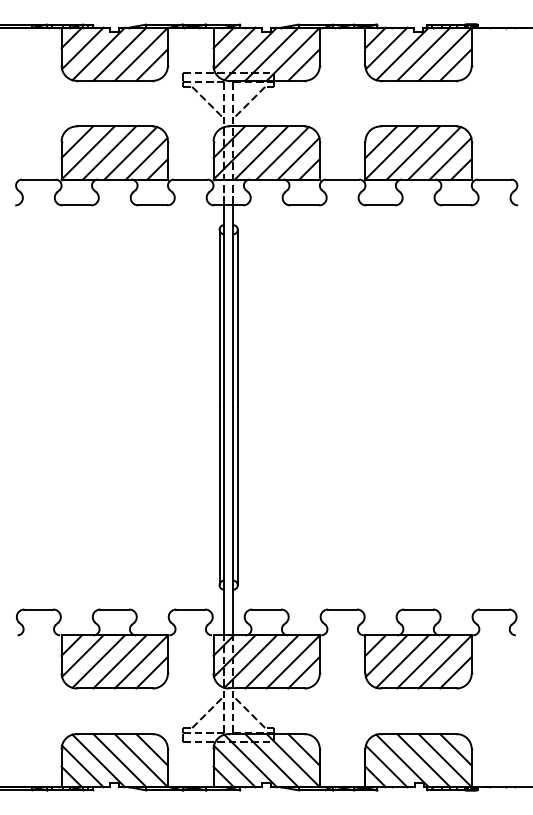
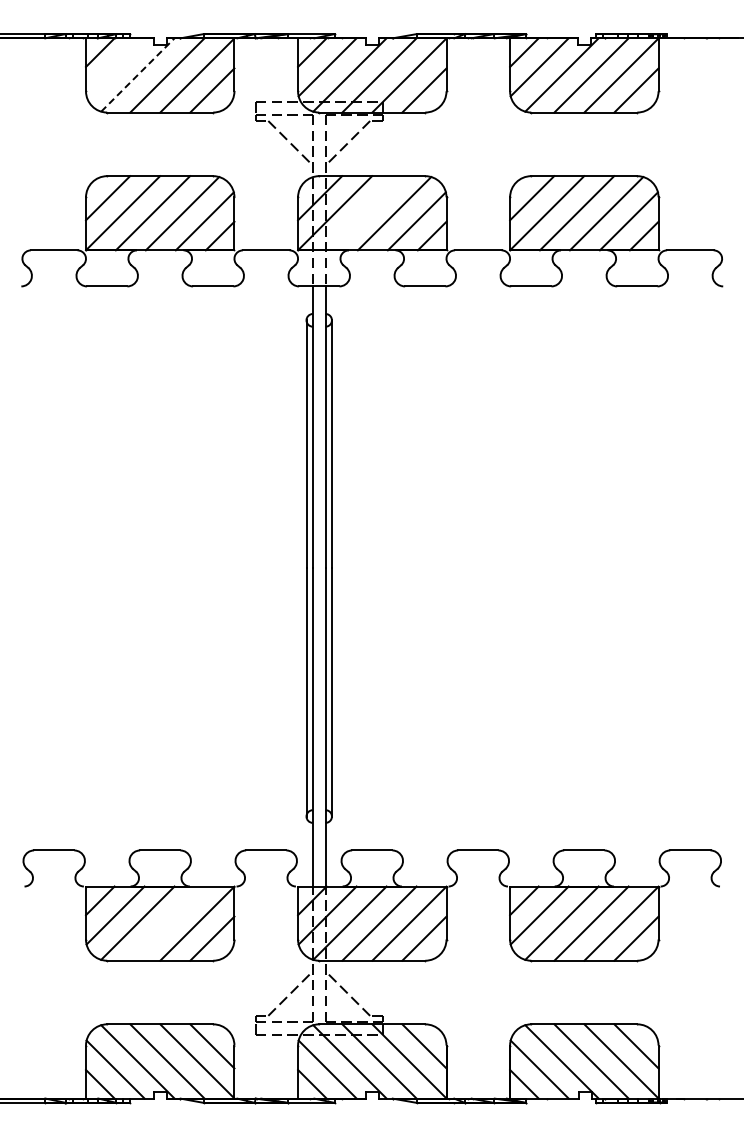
line: (82, 48) -> (115, 67), removed
line: (98, 54) -> (137, 75), solid -> dashed
line: (261, 153) -> (364, 213), removed
line: (119, 661) -> (167, 923), removed

